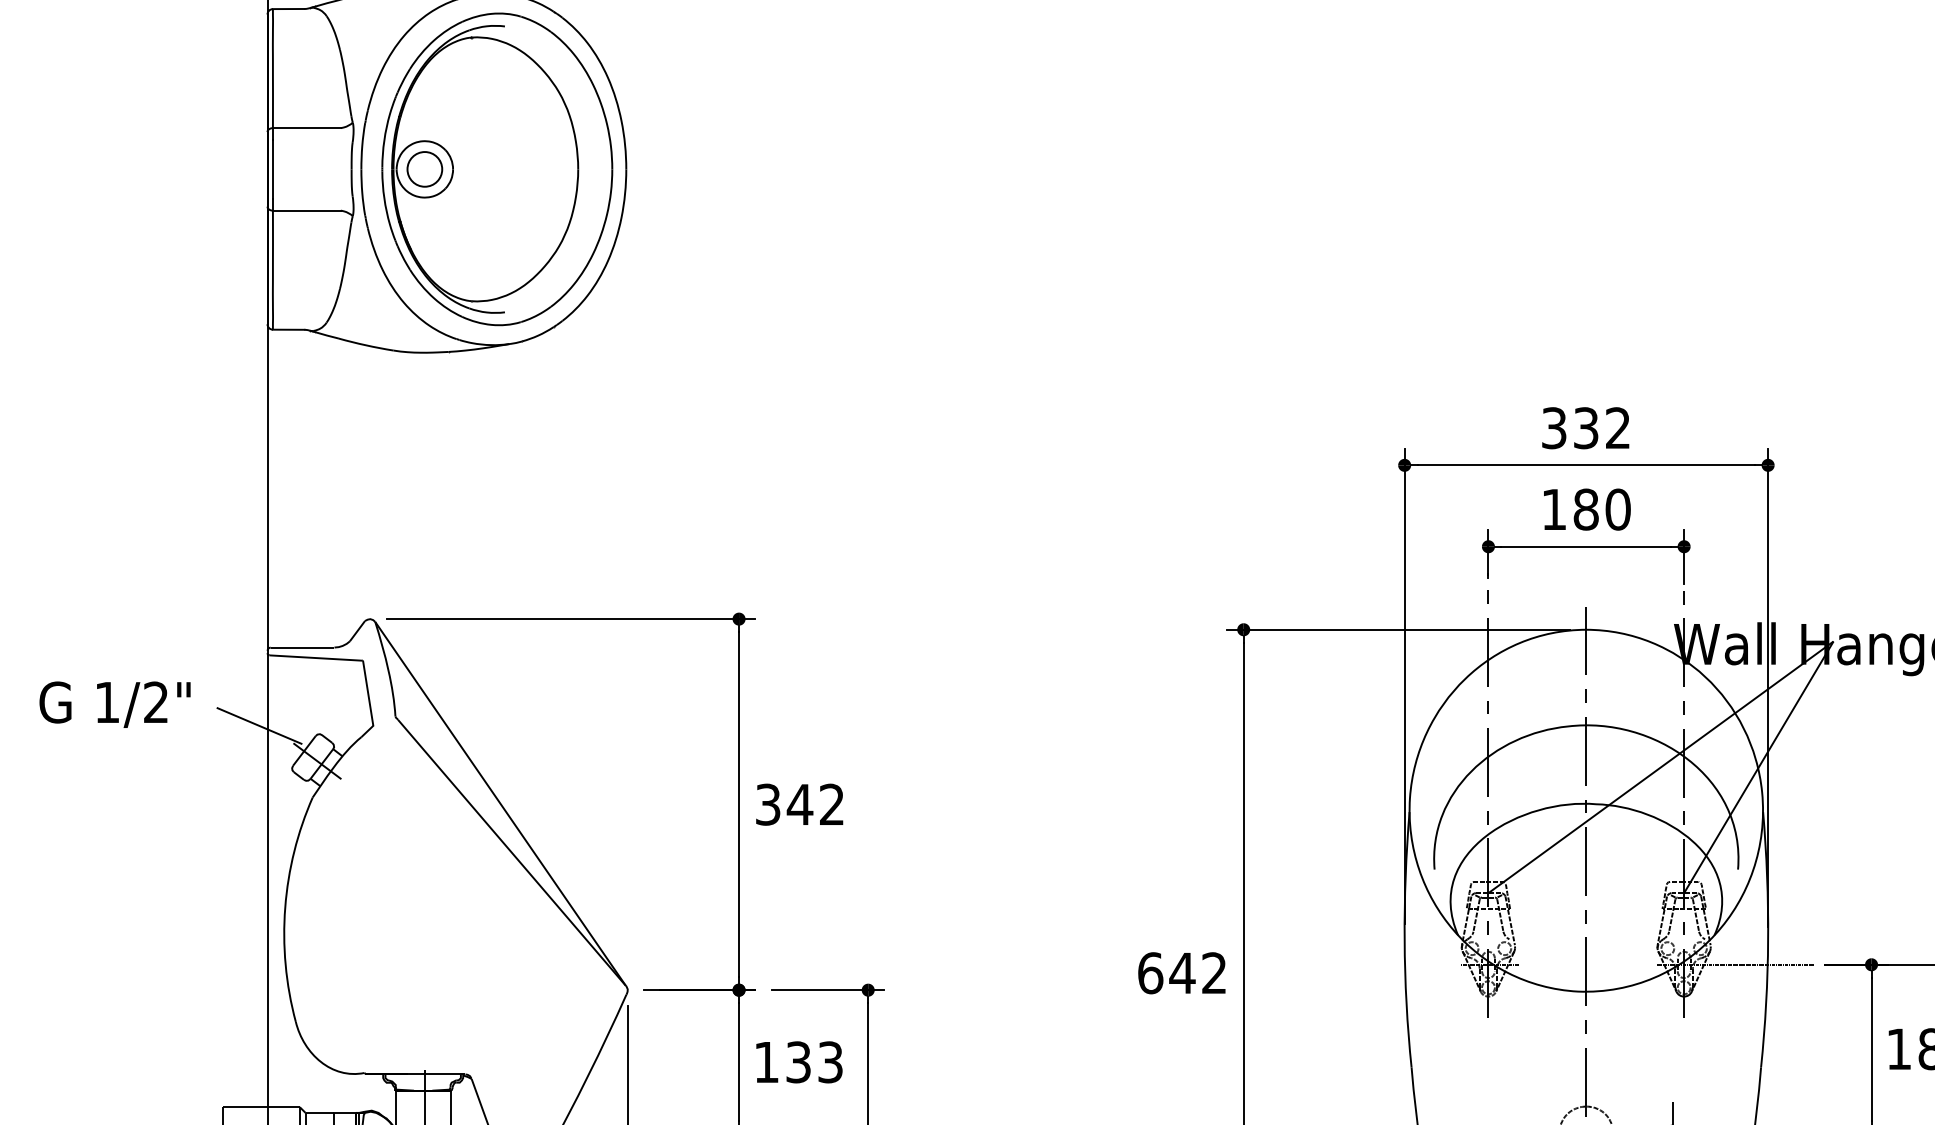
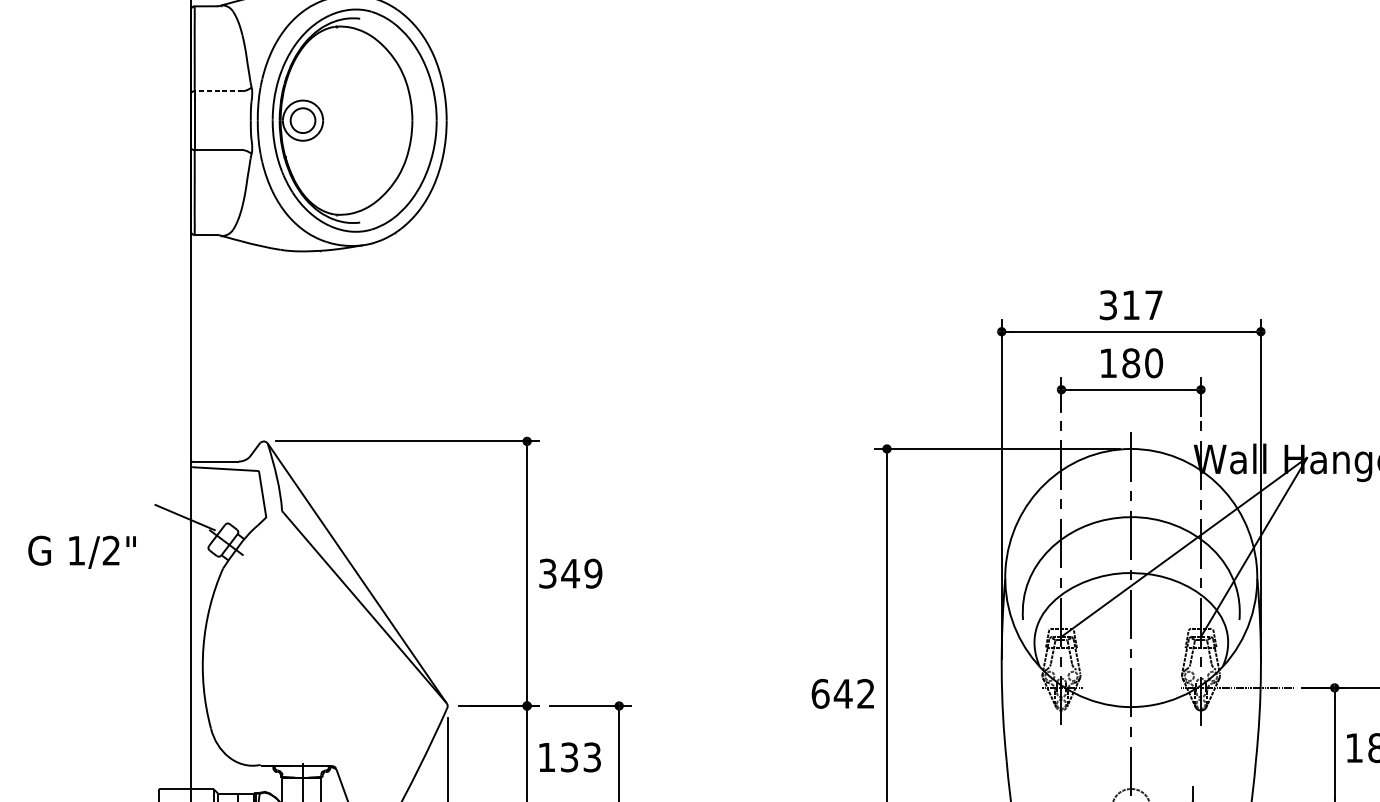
line: (306, 128) -> (218, 91), solid -> dashed
text: (1601, 428) -> (1142, 305), 332 -> 317
text: (114, 704) -> (81, 552), moved
text: (831, 804) -> (593, 573), 342 -> 349

